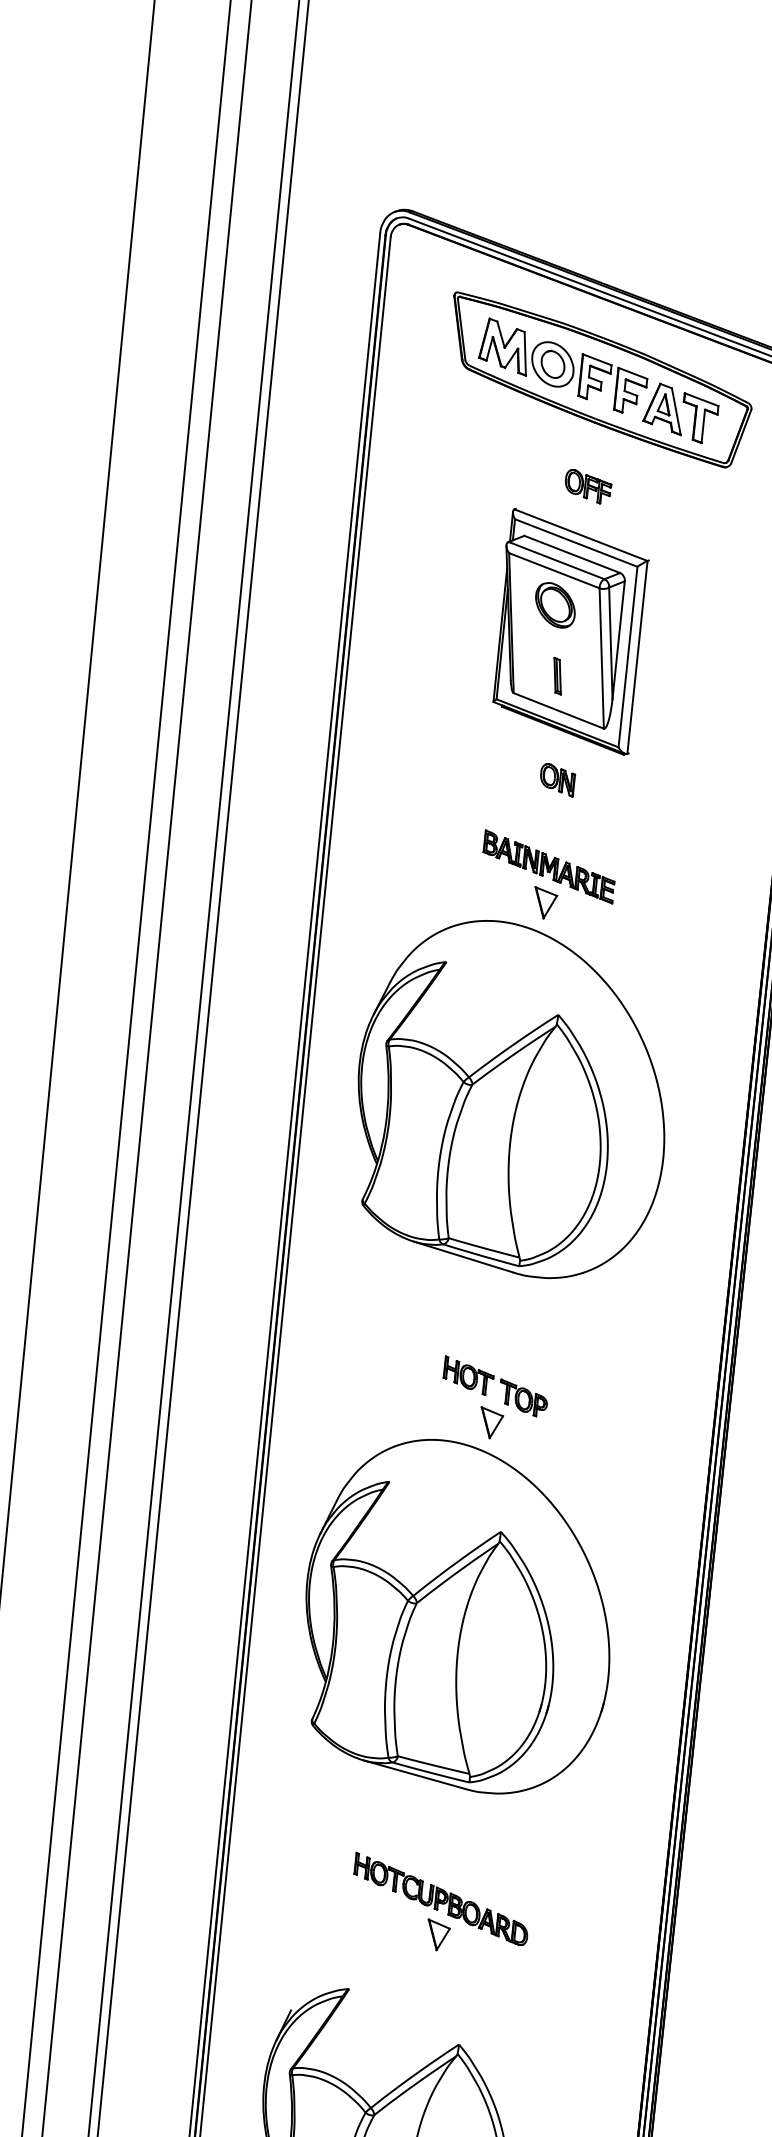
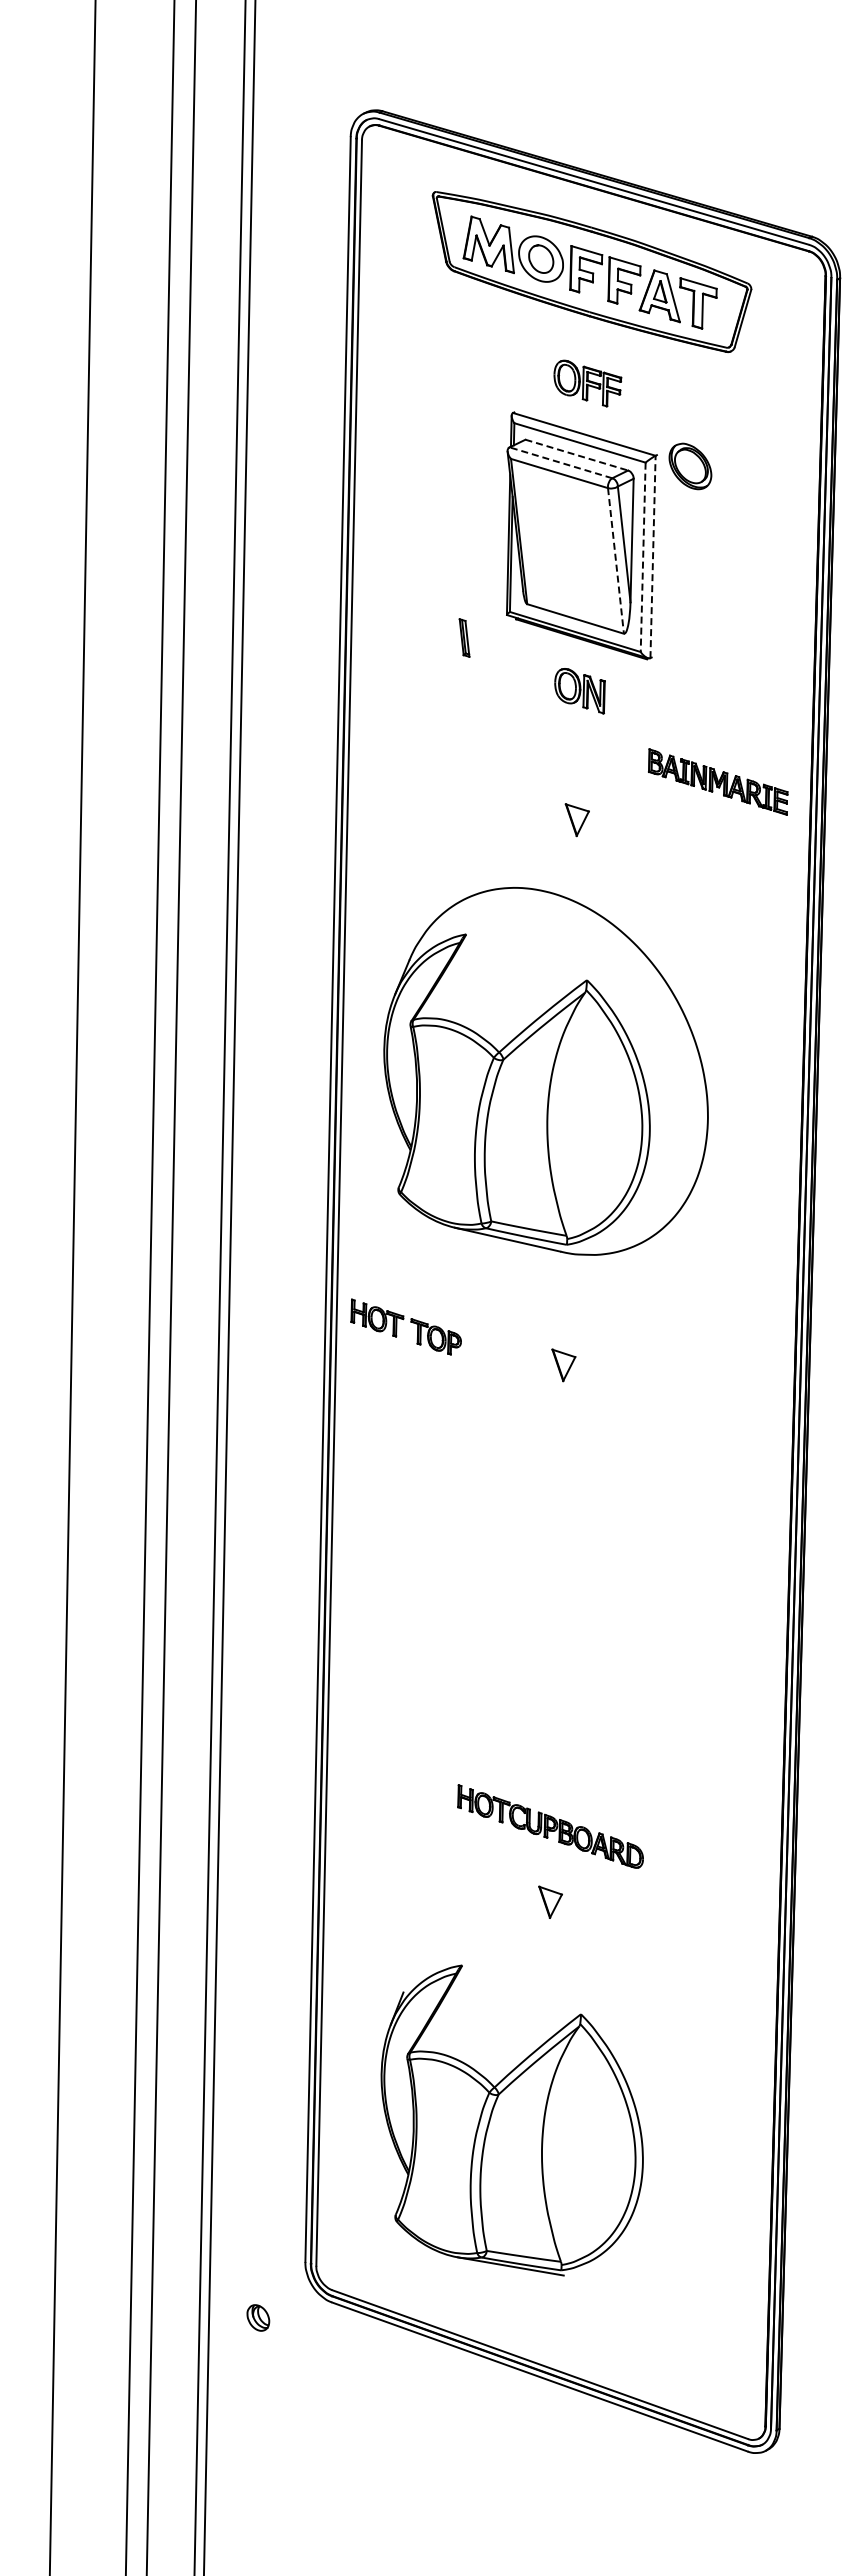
part: (587, 486) -> (587, 383), size x1.4
line: (571, 554) -> (576, 455), solid -> dashed
line: (556, 560) -> (560, 462), solid -> dashed
part: (555, 605) -> (690, 466), moved
line: (628, 657) -> (643, 557), solid -> dashed
line: (637, 657) -> (653, 556), solid -> dashed
line: (602, 659) -> (616, 561), solid -> dashed
part: (557, 675) -> (464, 637), moved
part: (557, 779) -> (579, 690), size x1.4
part: (549, 866) -> (718, 781), moved
part: (511, 1099) -> (545, 1071), moved
part: (493, 1380) -> (403, 1320), moved
part: (458, 1615) -> (545, 1568), removed
part: (441, 1899) -> (550, 1826), moved

